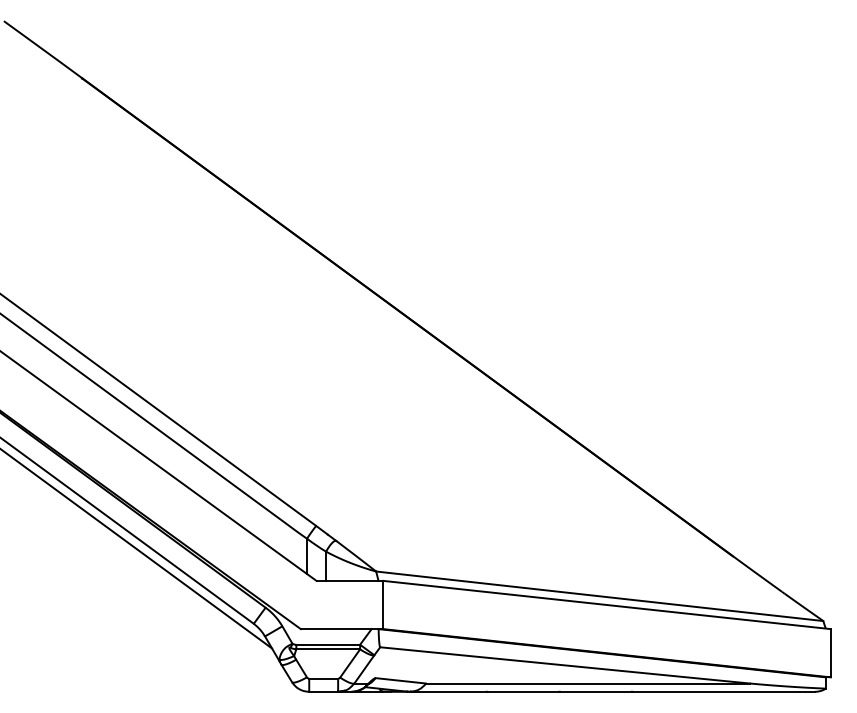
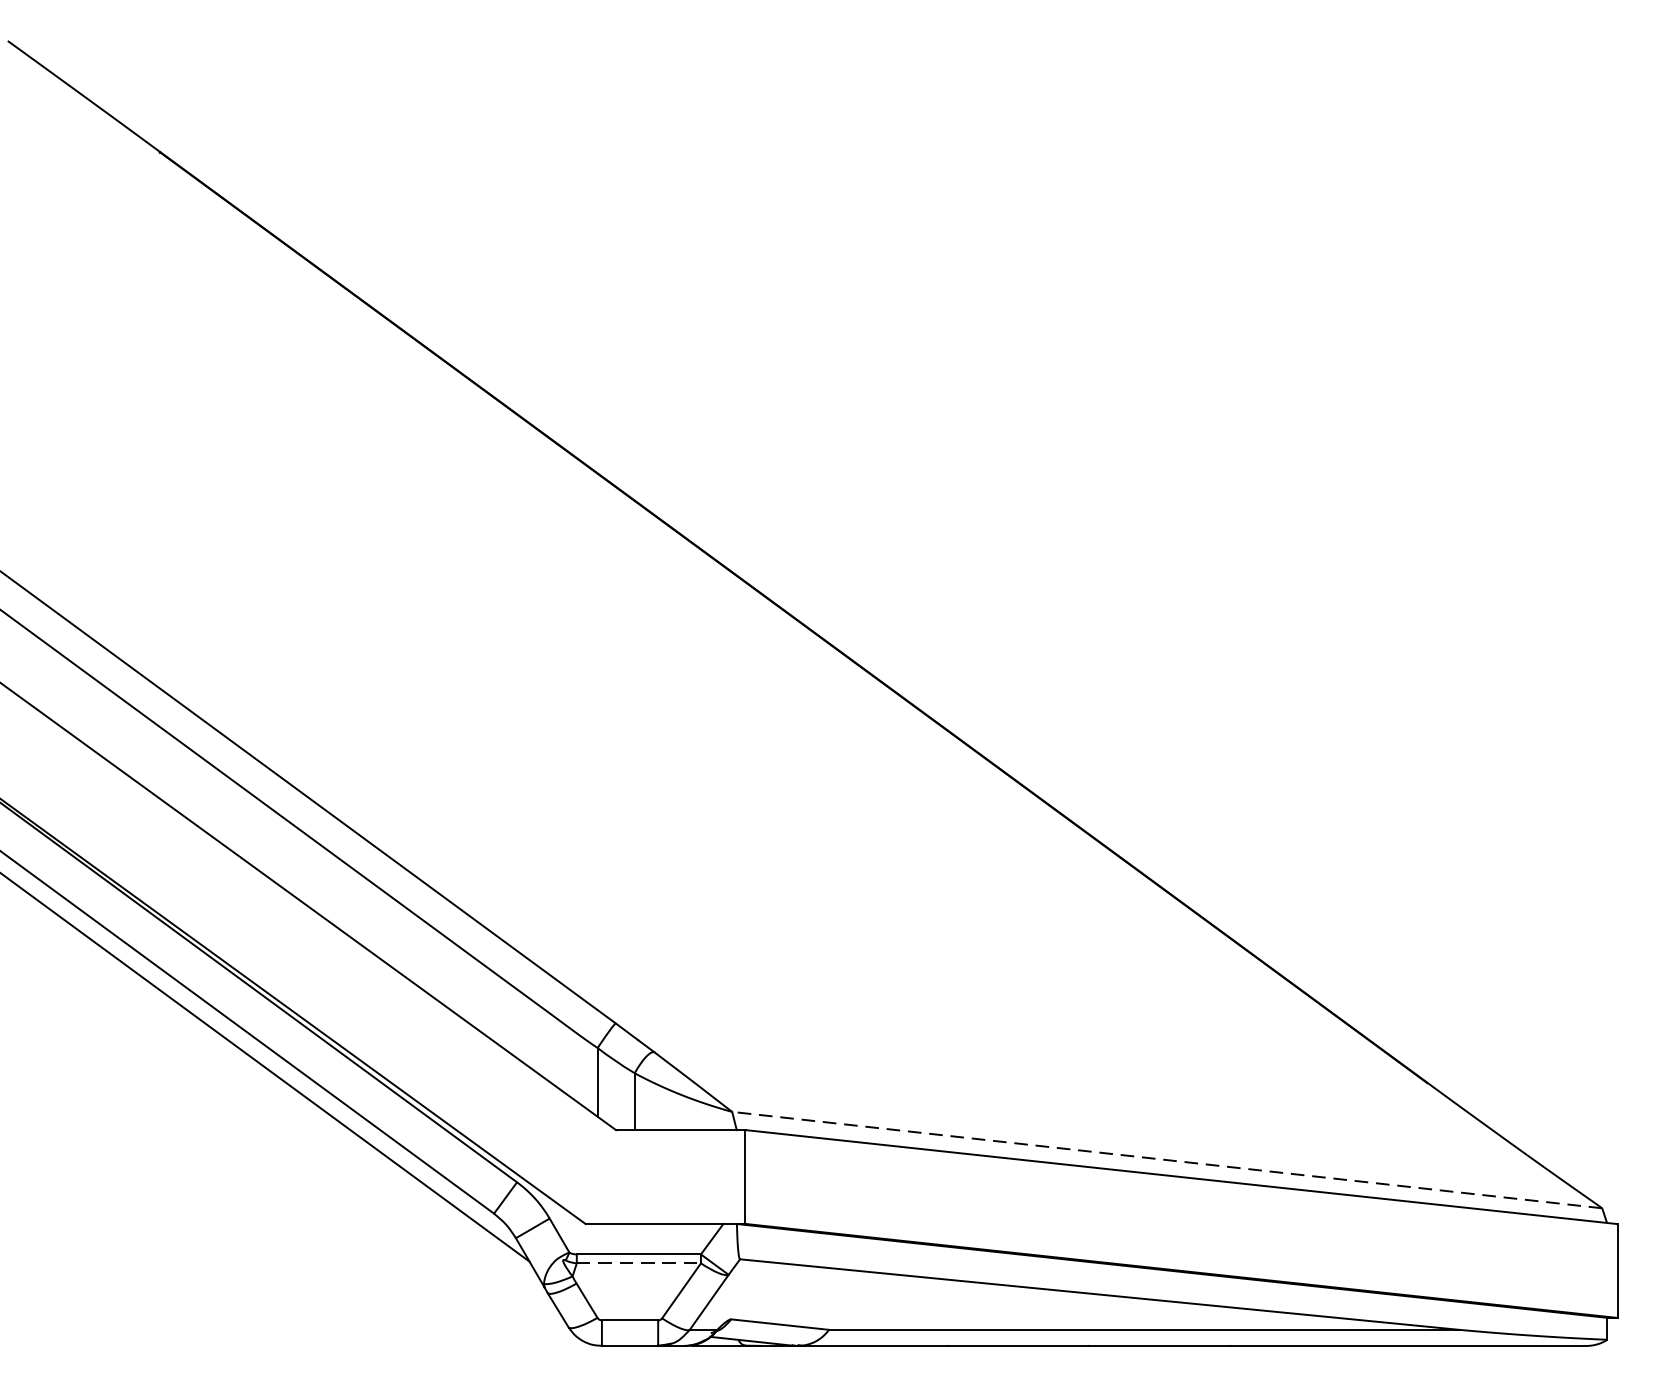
line: (599, 596) -> (1166, 1160), solid -> dashed
line: (328, 649) -> (639, 1263), solid -> dashed

